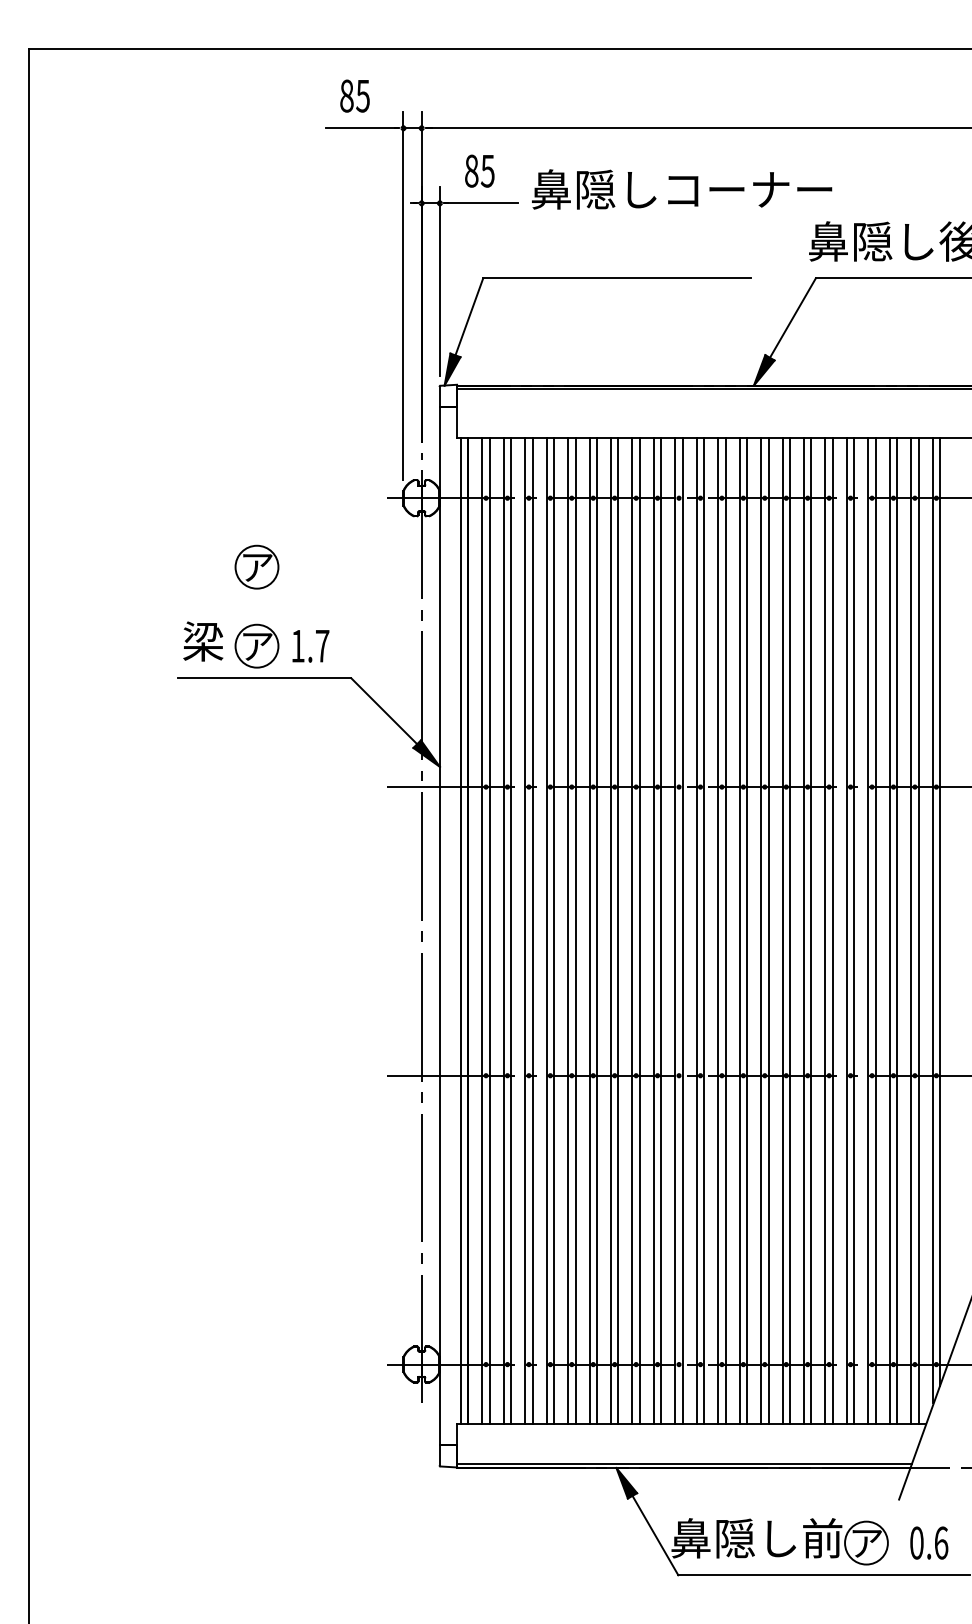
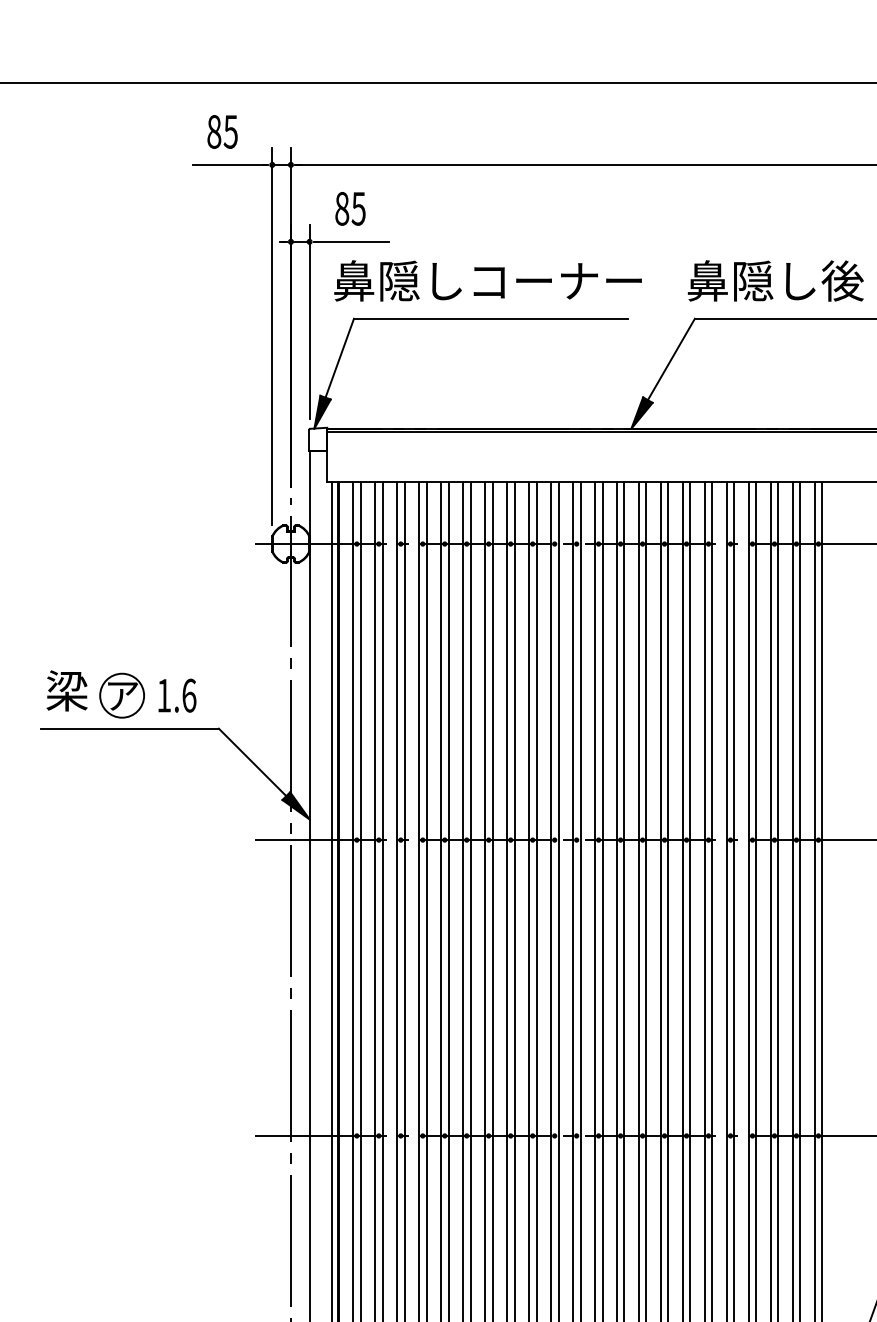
text: (682, 189) -> (488, 280), moved
part: (256, 566) -> (121, 614), removed
text: (322, 645) -> (189, 694), 1.7 -> 1.6

